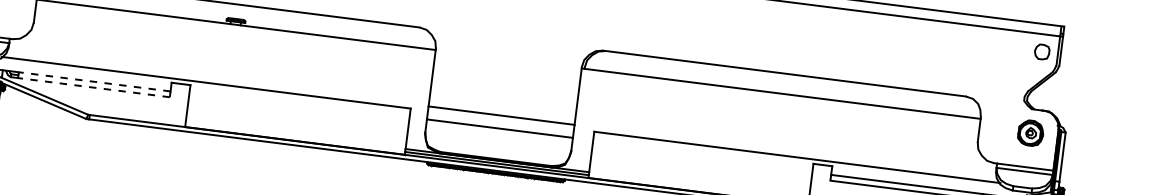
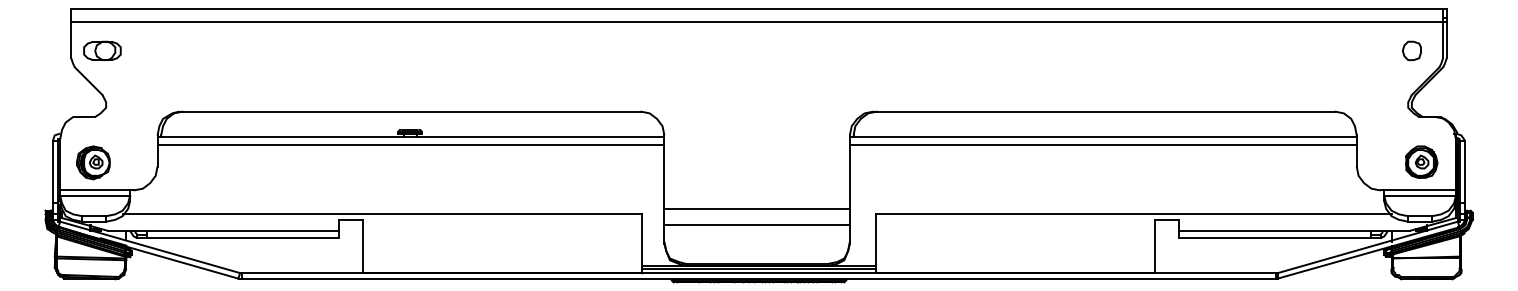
line: (235, 30) -> (410, 144), added
part: (1041, 51) -> (1411, 50), moved
line: (94, 81) -> (242, 230), dashed -> solid
line: (93, 87) -> (242, 238), dashed -> solid
line: (779, 99) -> (1102, 144), added
part: (1030, 132) -> (1421, 161), moved

